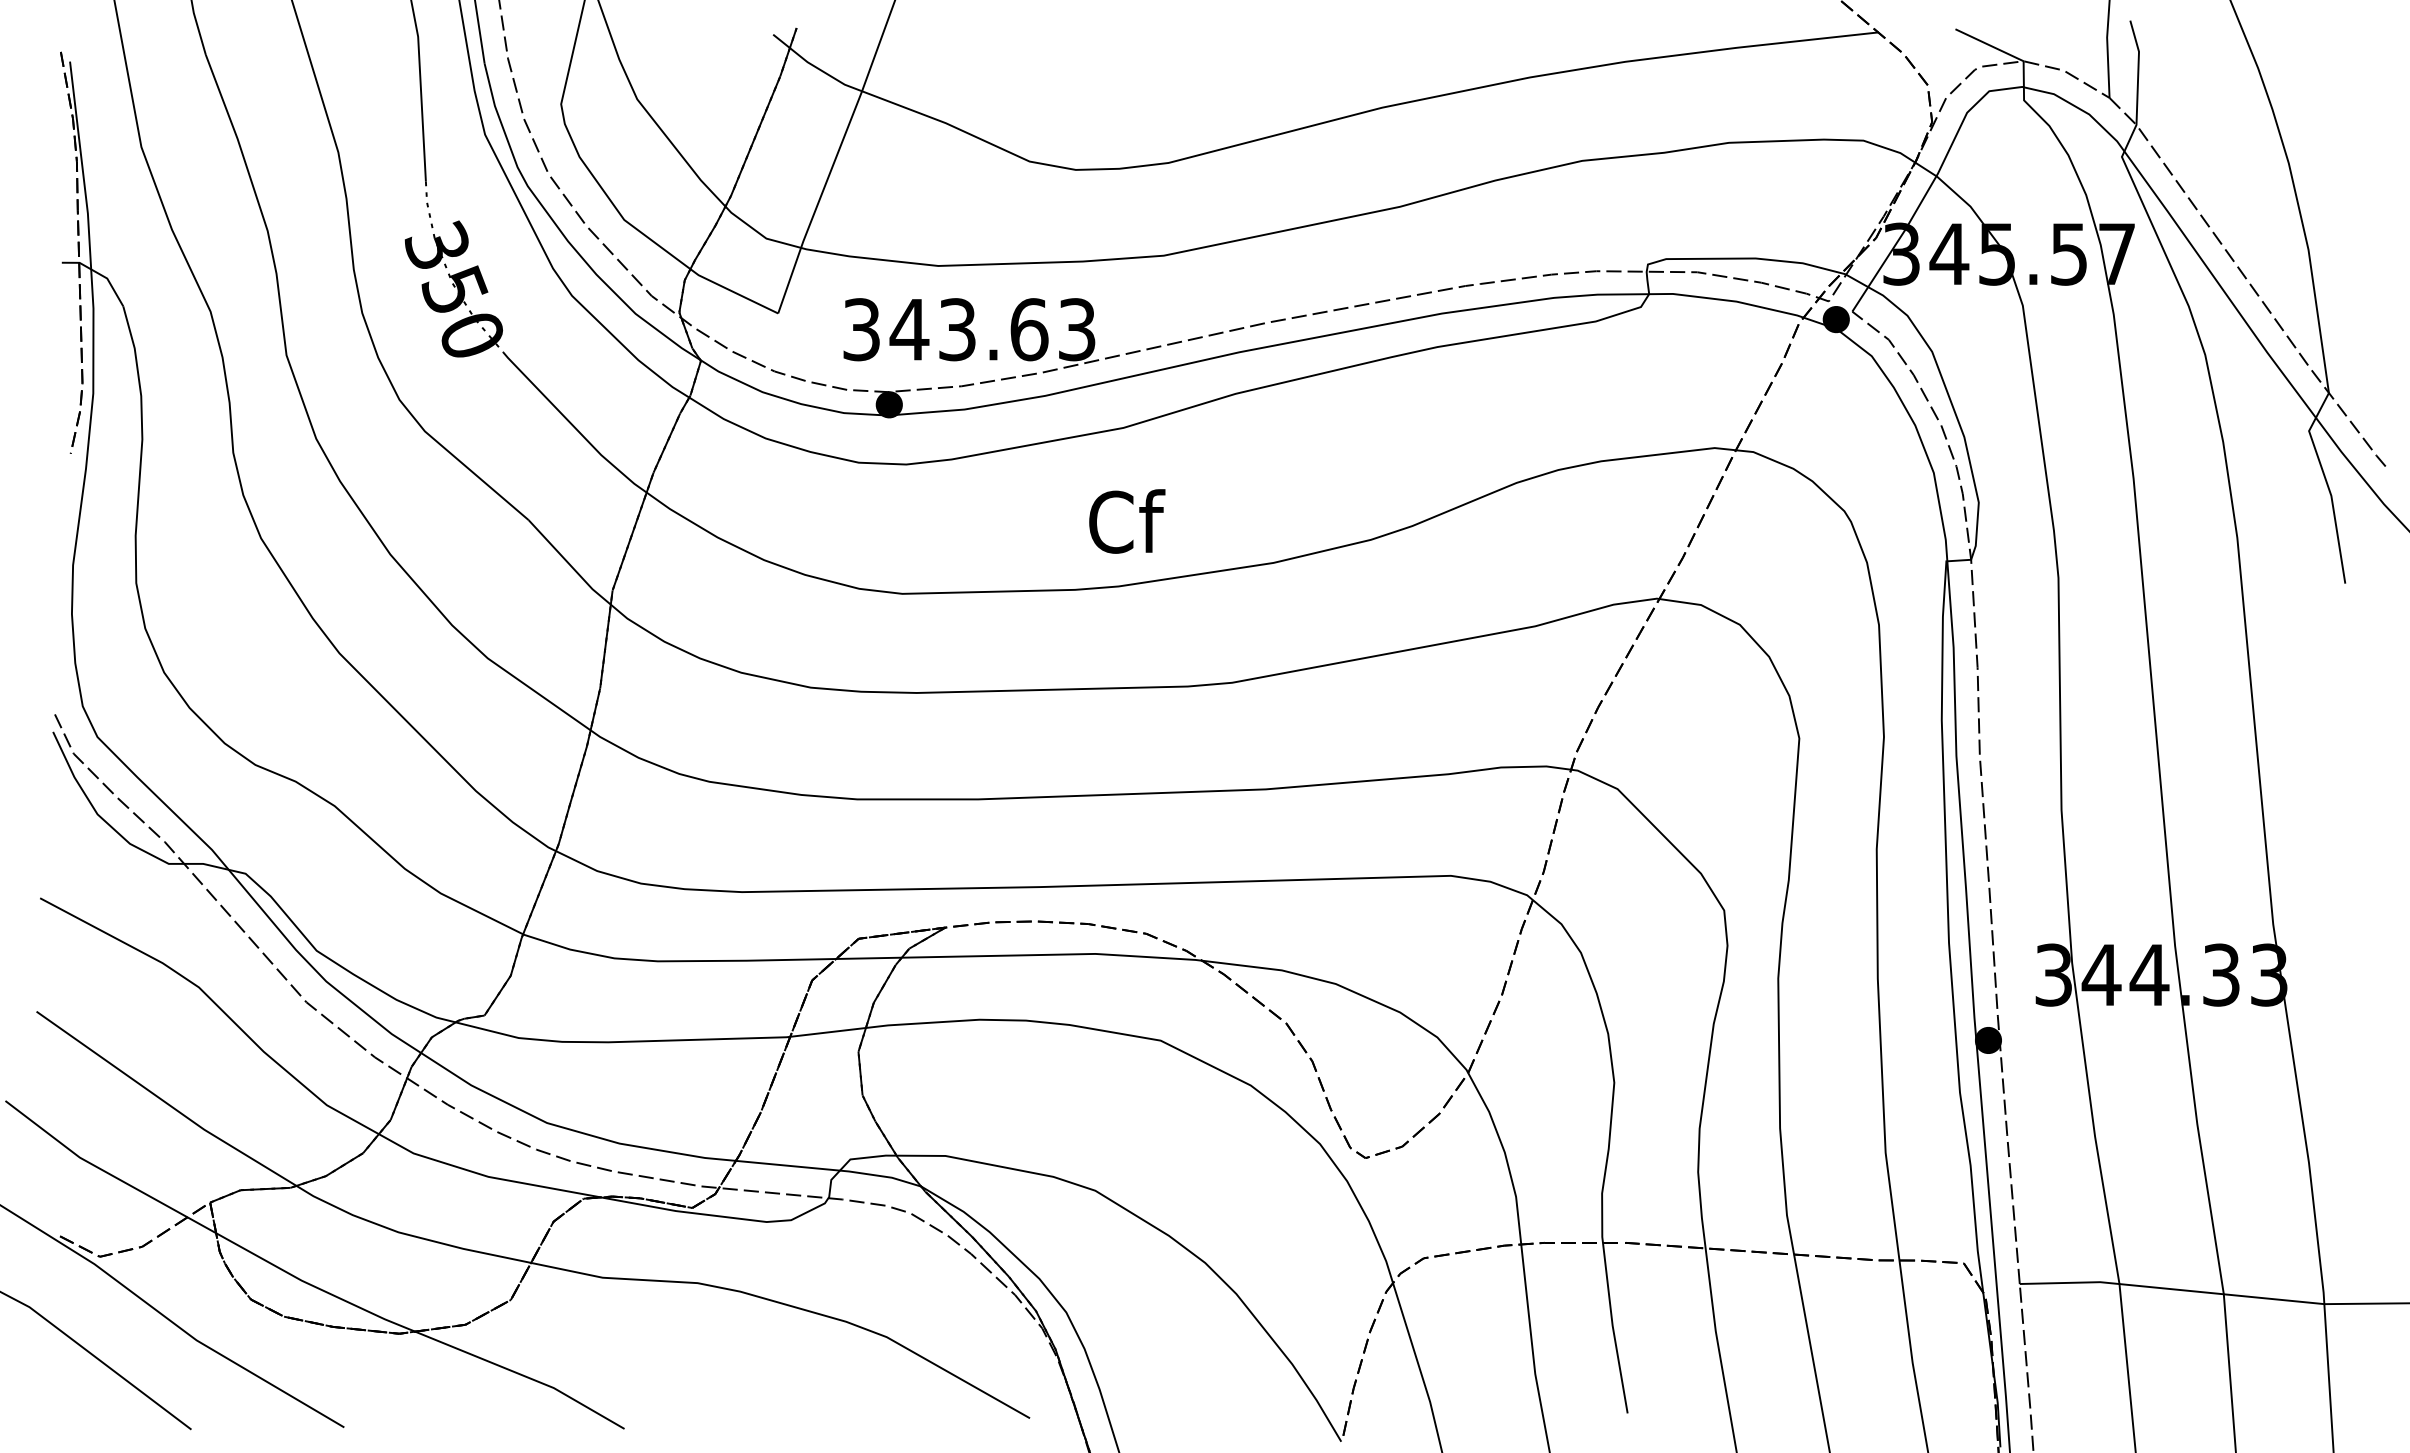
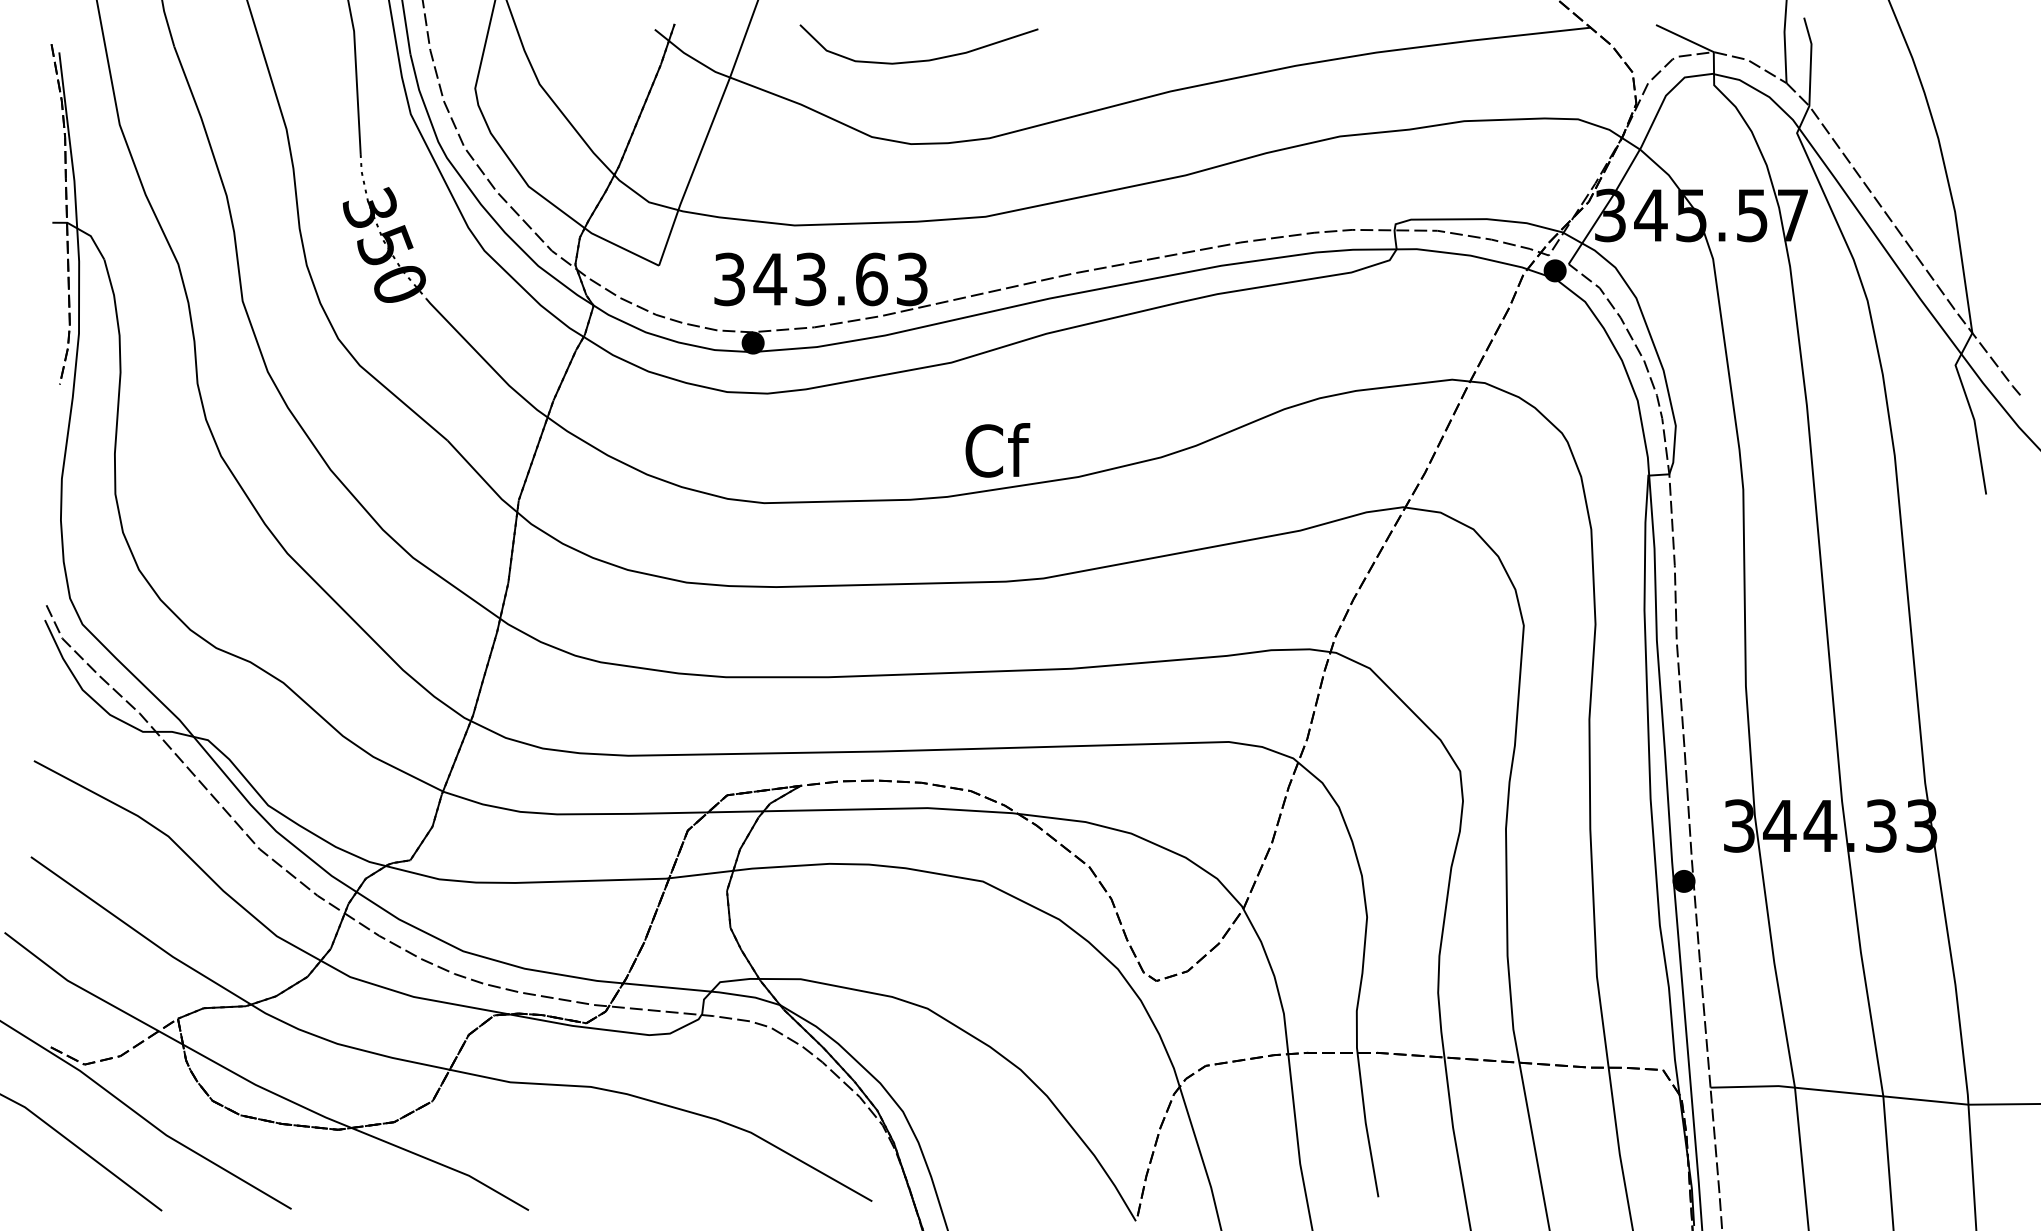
curve: (1090, 70) -> (923, 59), added
text: (1127, 521) -> (998, 450), moved

